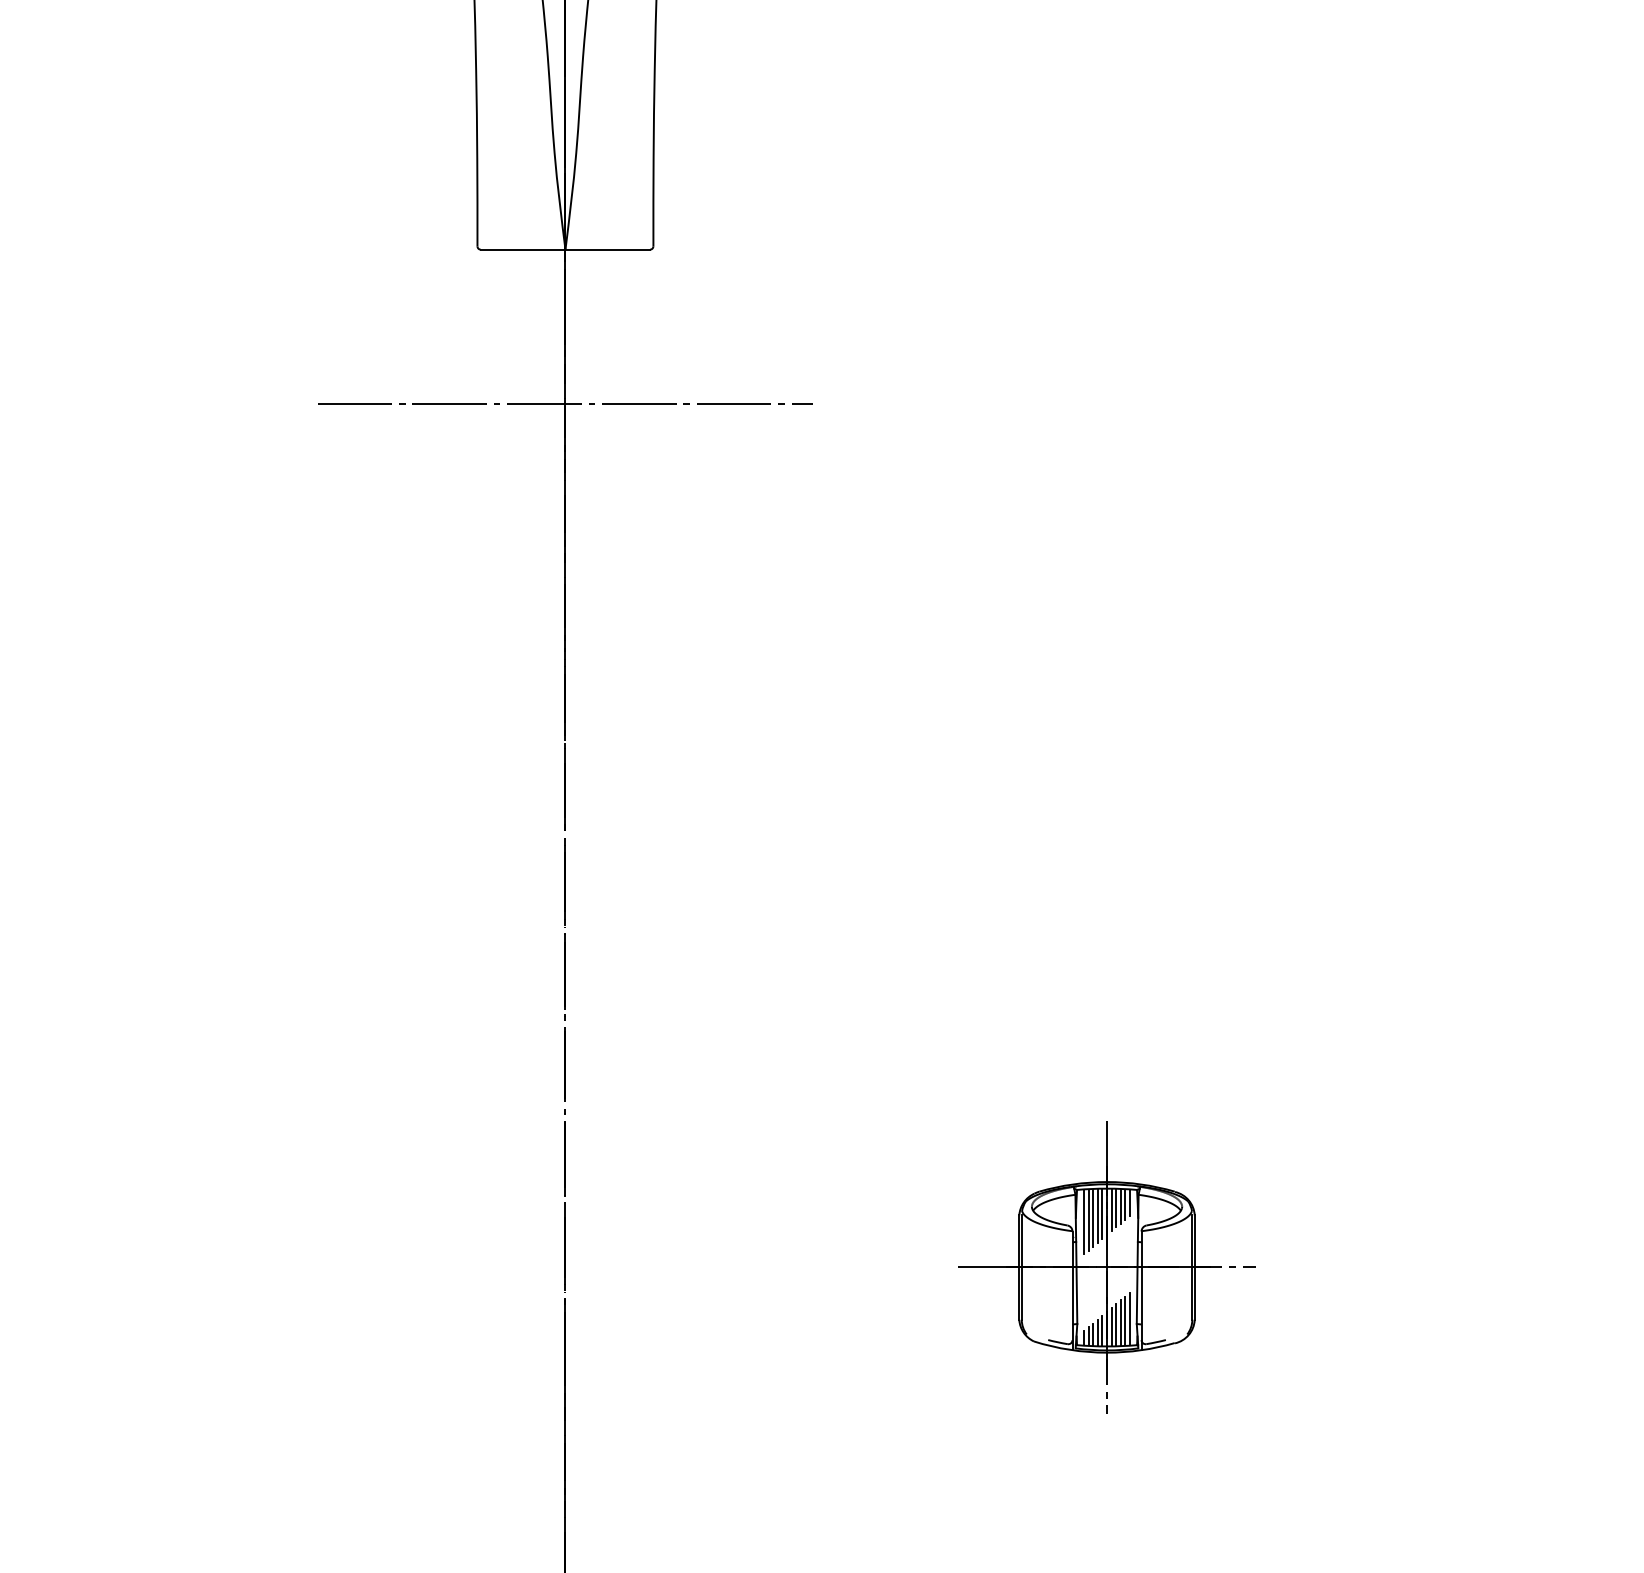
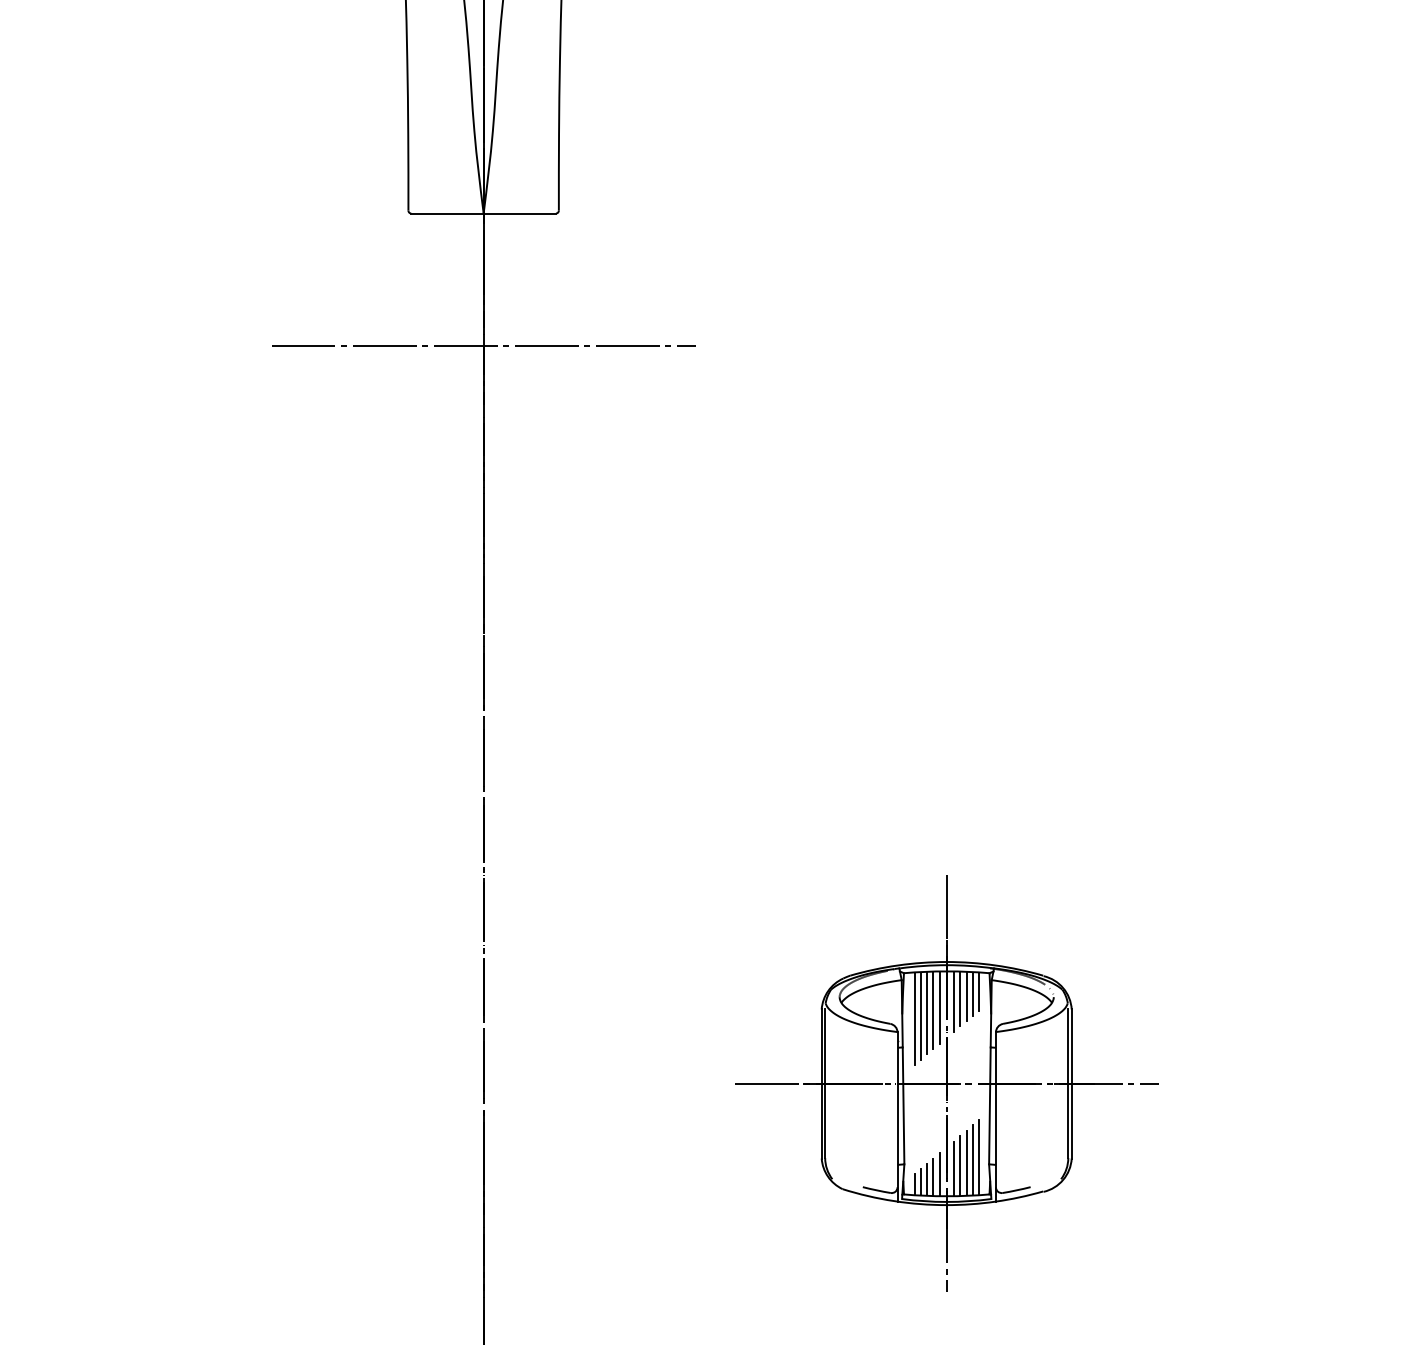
part: (1106, 1267) -> (946, 1083), size x1.67

